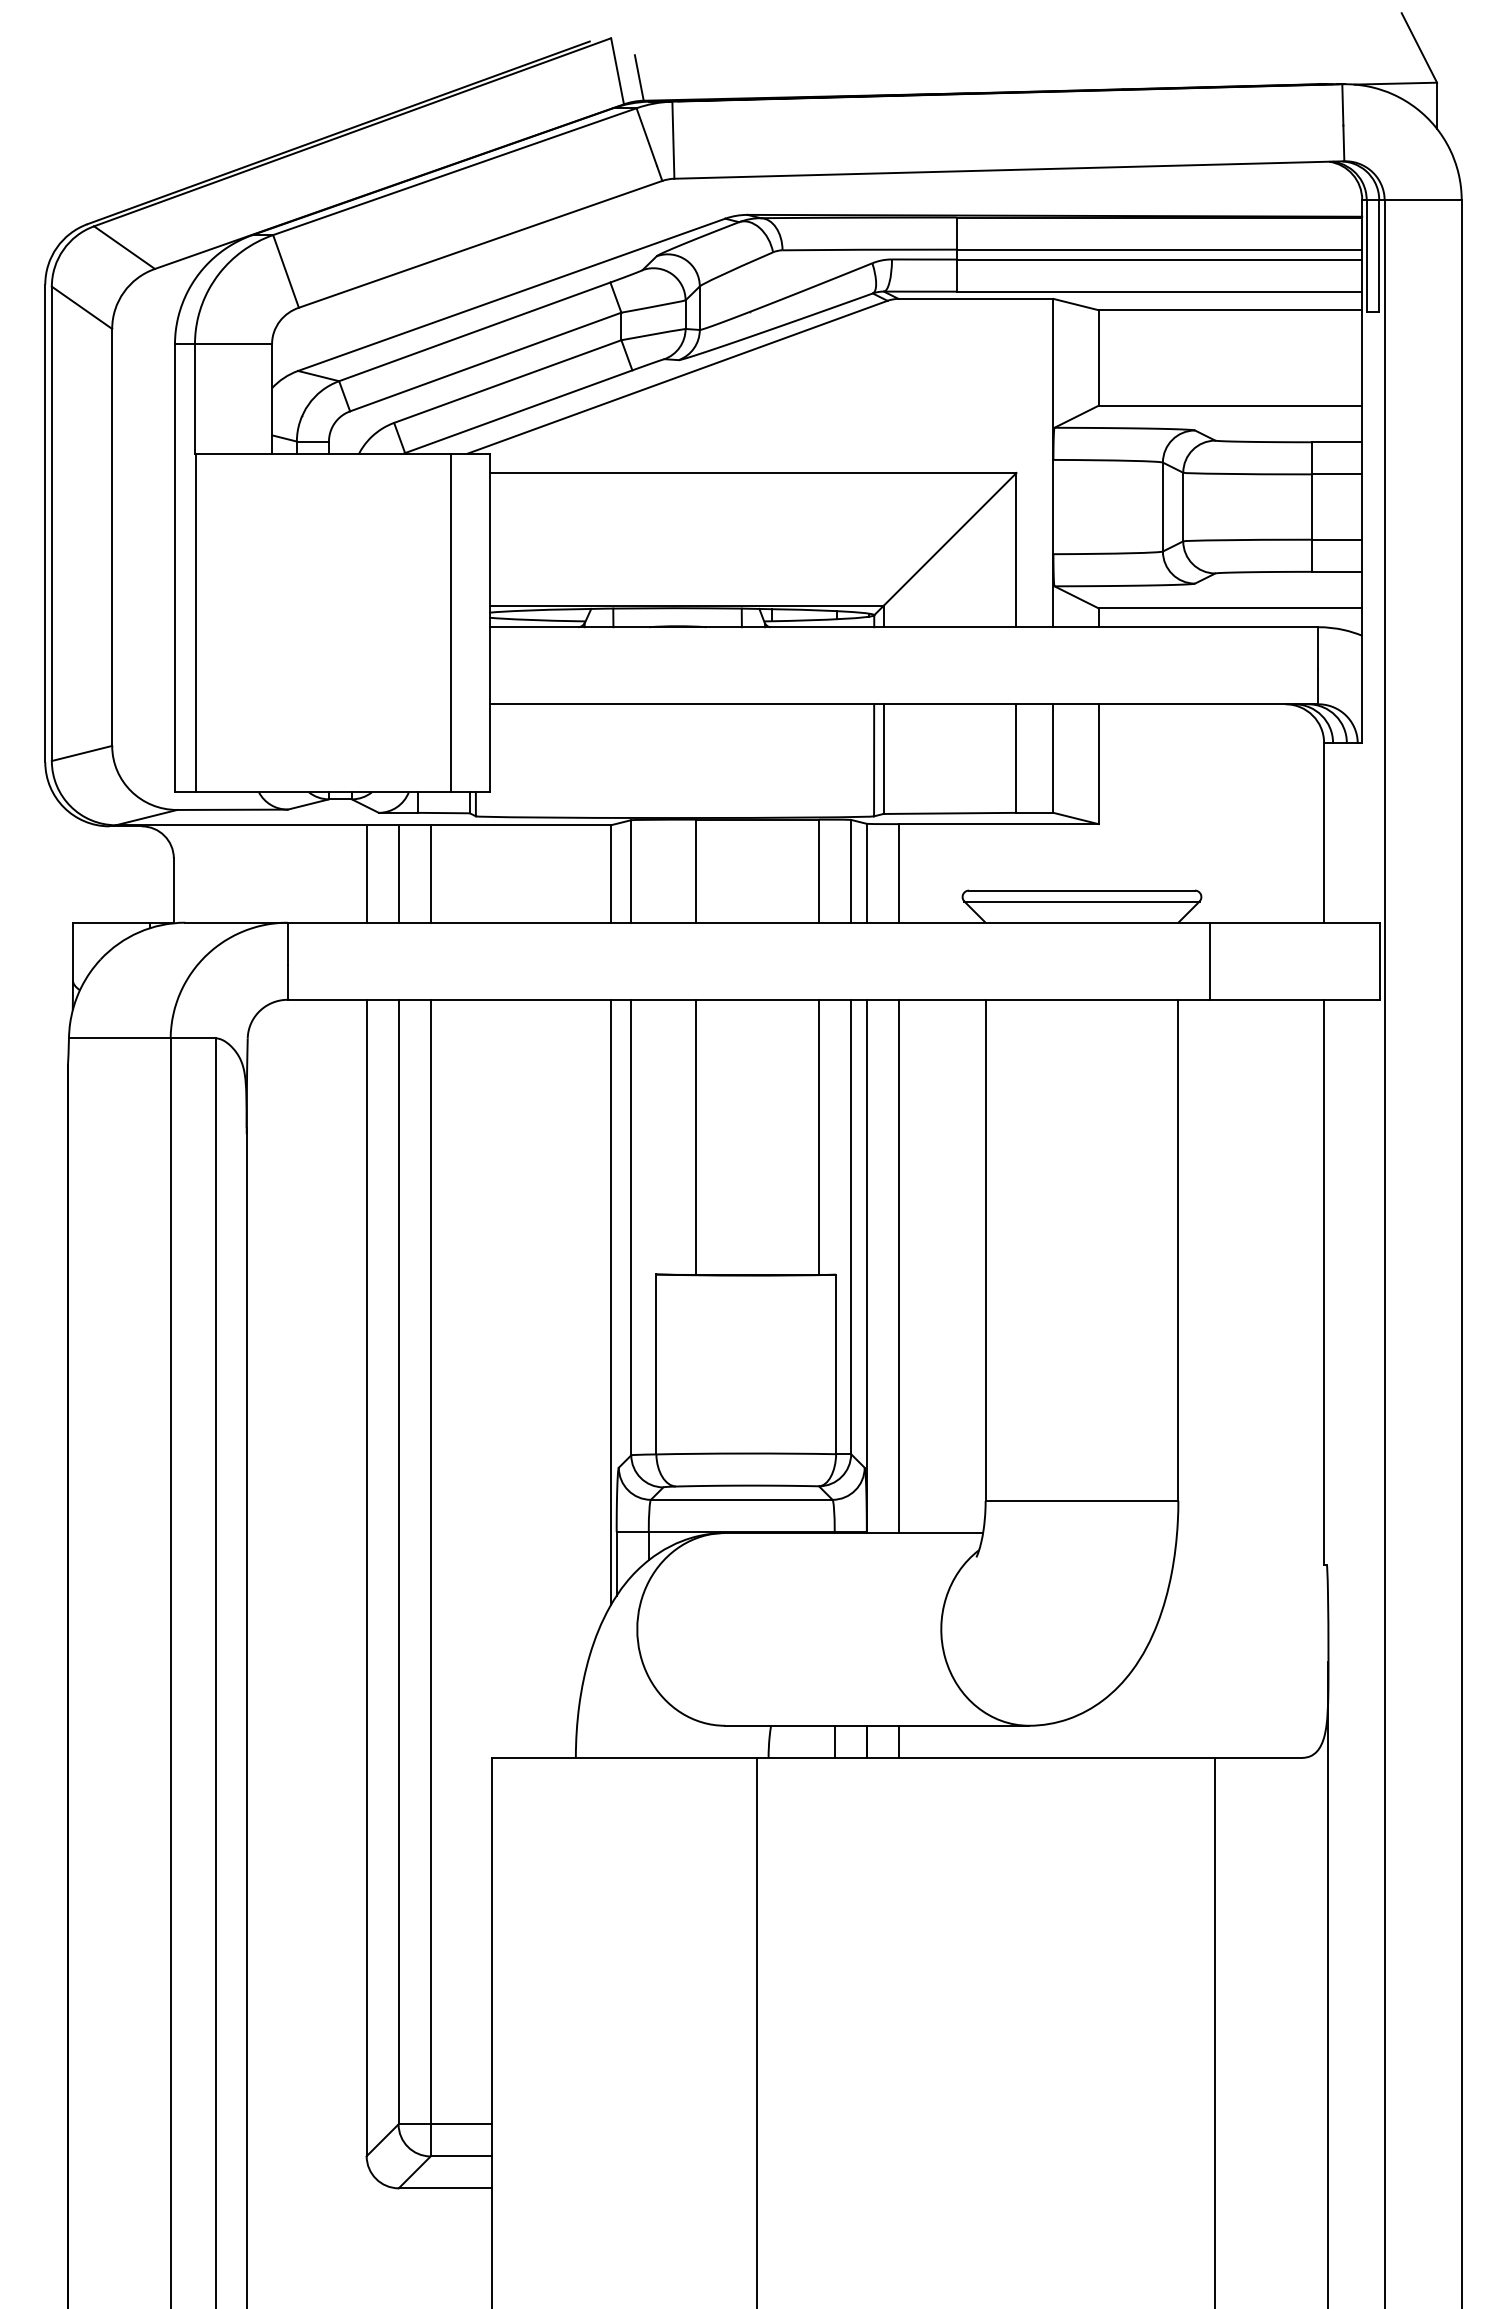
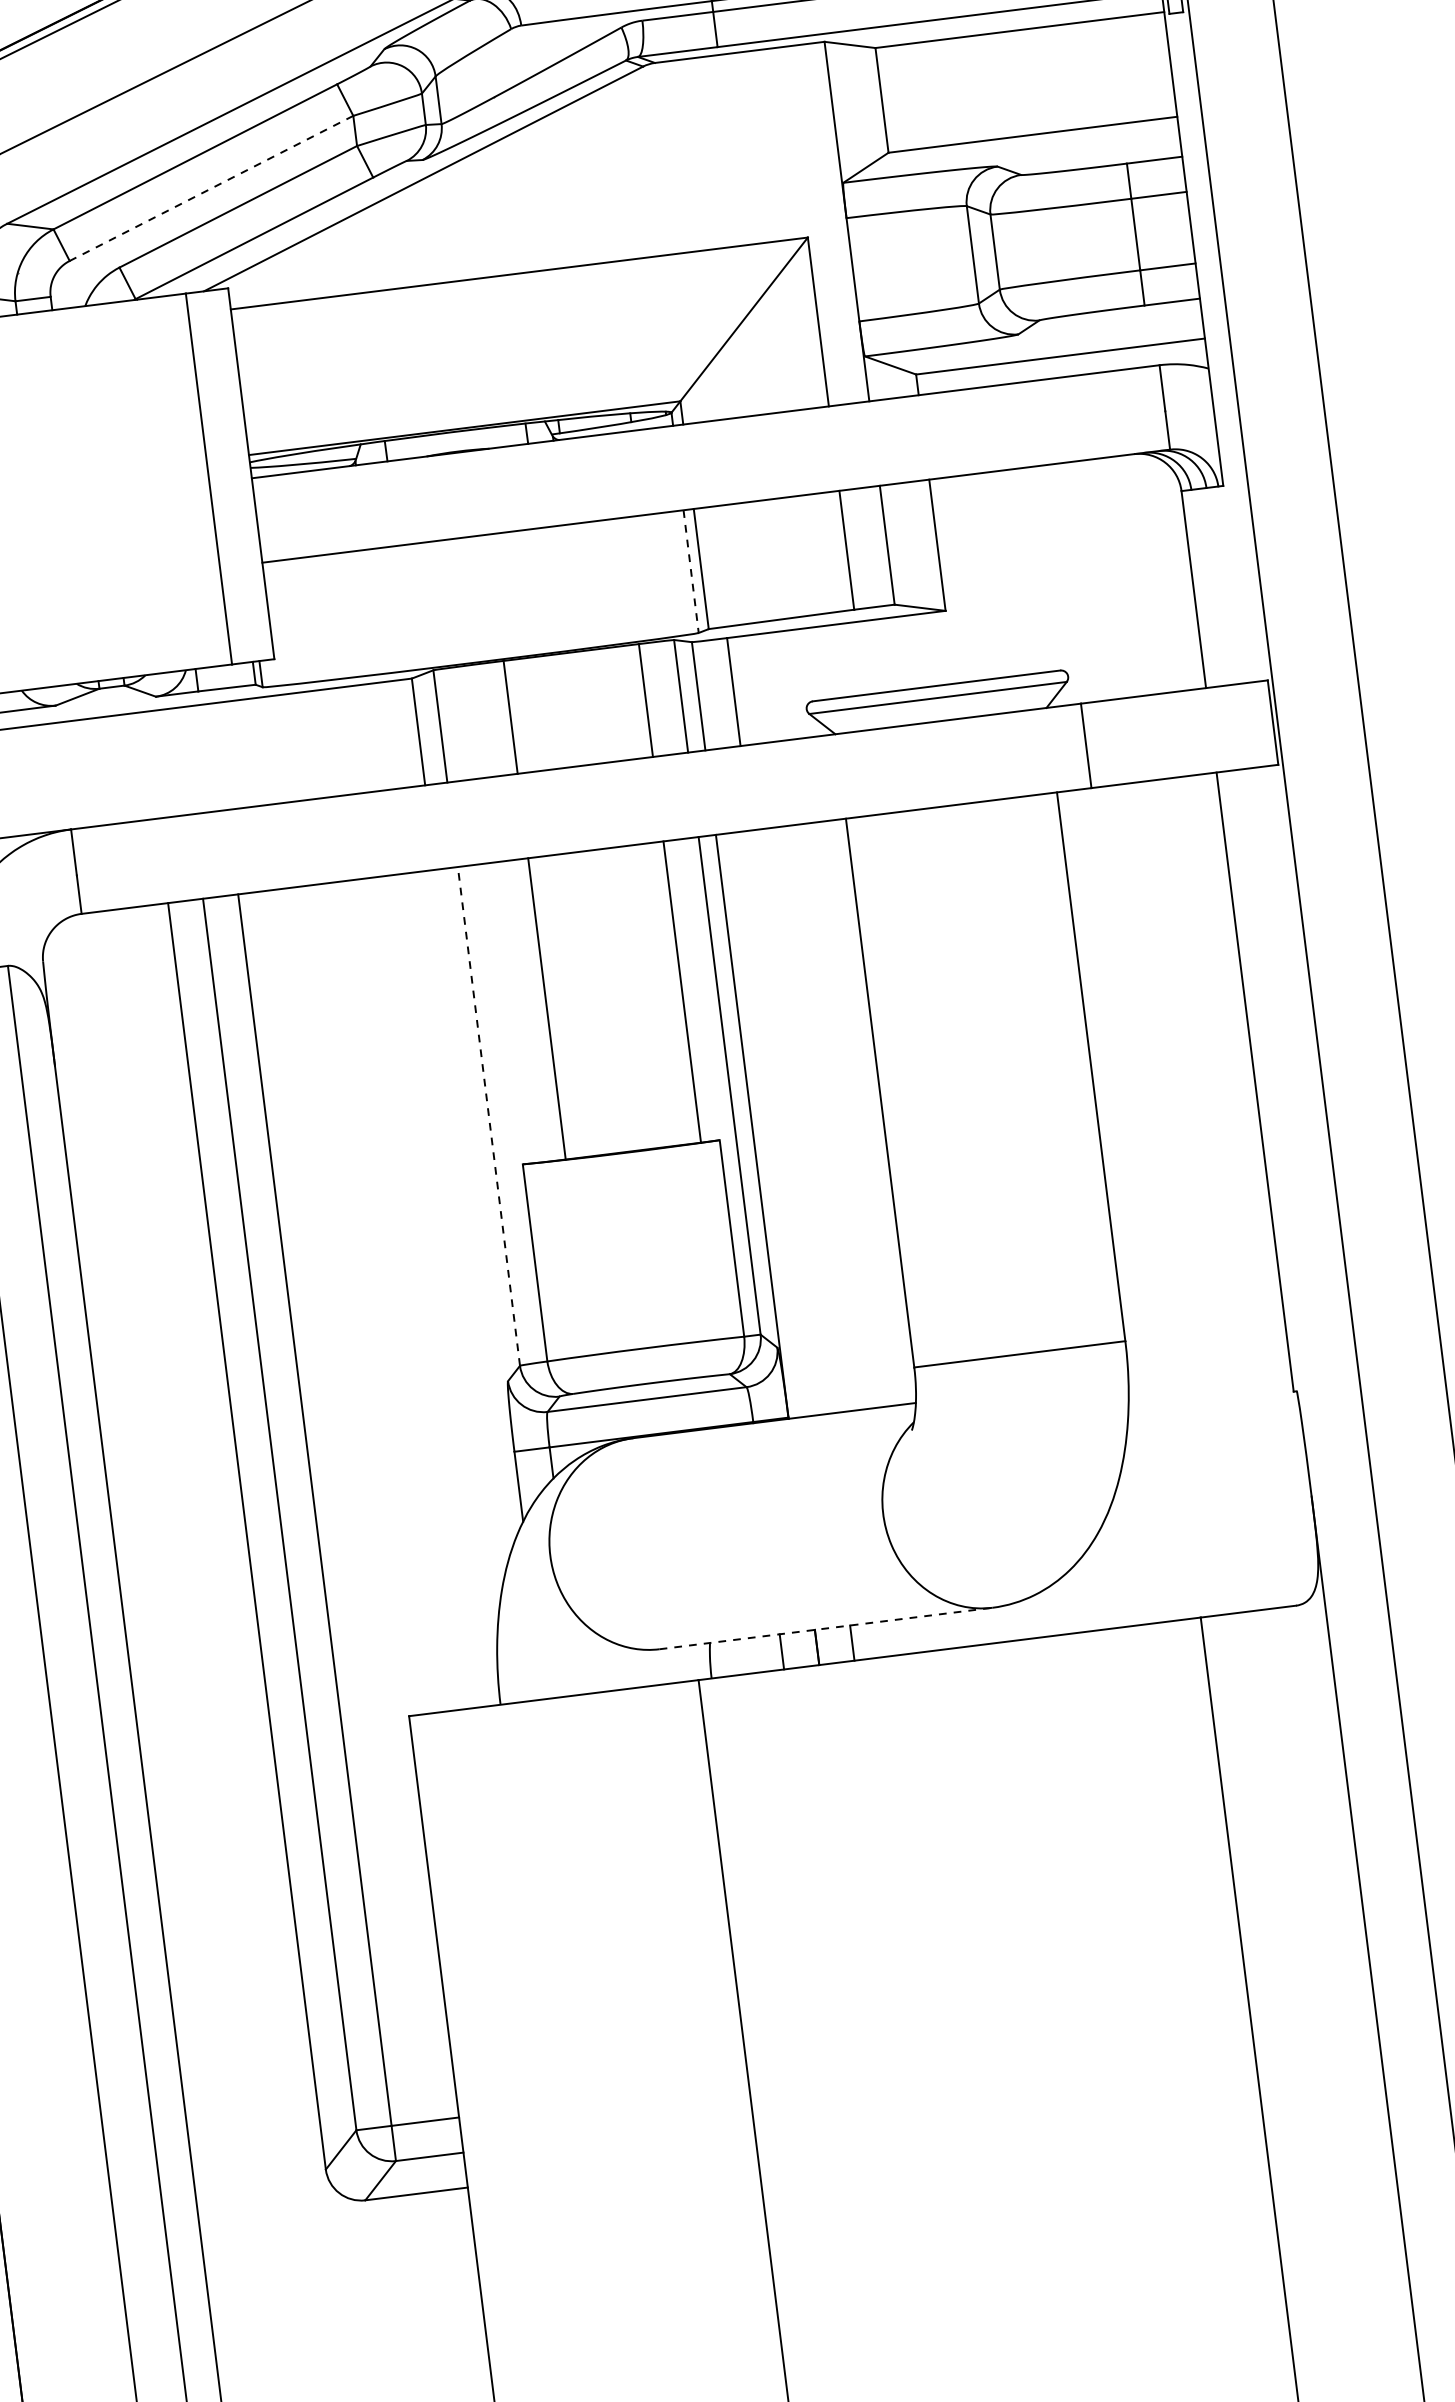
line: (485, 362) -> (211, 188), solid -> dashed
line: (874, 760) -> (691, 571), solid -> dashed
line: (366, 873) -> (150, 764), removed
line: (398, 873) -> (185, 760), removed
line: (430, 873) -> (220, 756), removed
line: (631, 1227) -> (489, 1116), solid -> dashed
line: (899, 1266) -> (787, 1122), removed
line: (611, 1301) -> (477, 1200), removed
line: (877, 1725) -> (826, 1628), solid -> dashed

